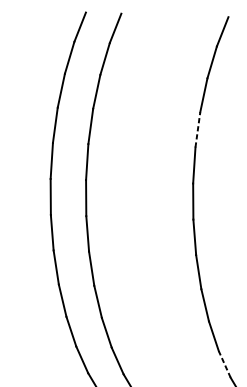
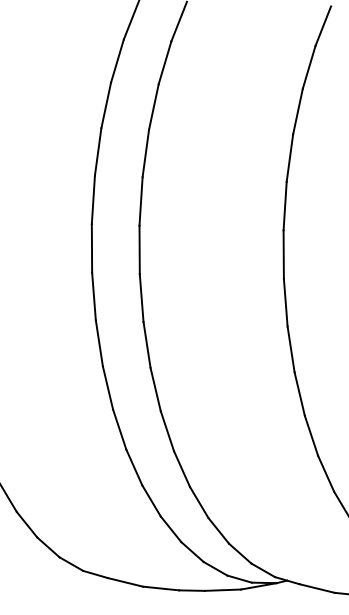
line: (197, 130) -> (289, 158), dashed -> solid
line: (225, 364) -> (326, 473), dashed -> solid

